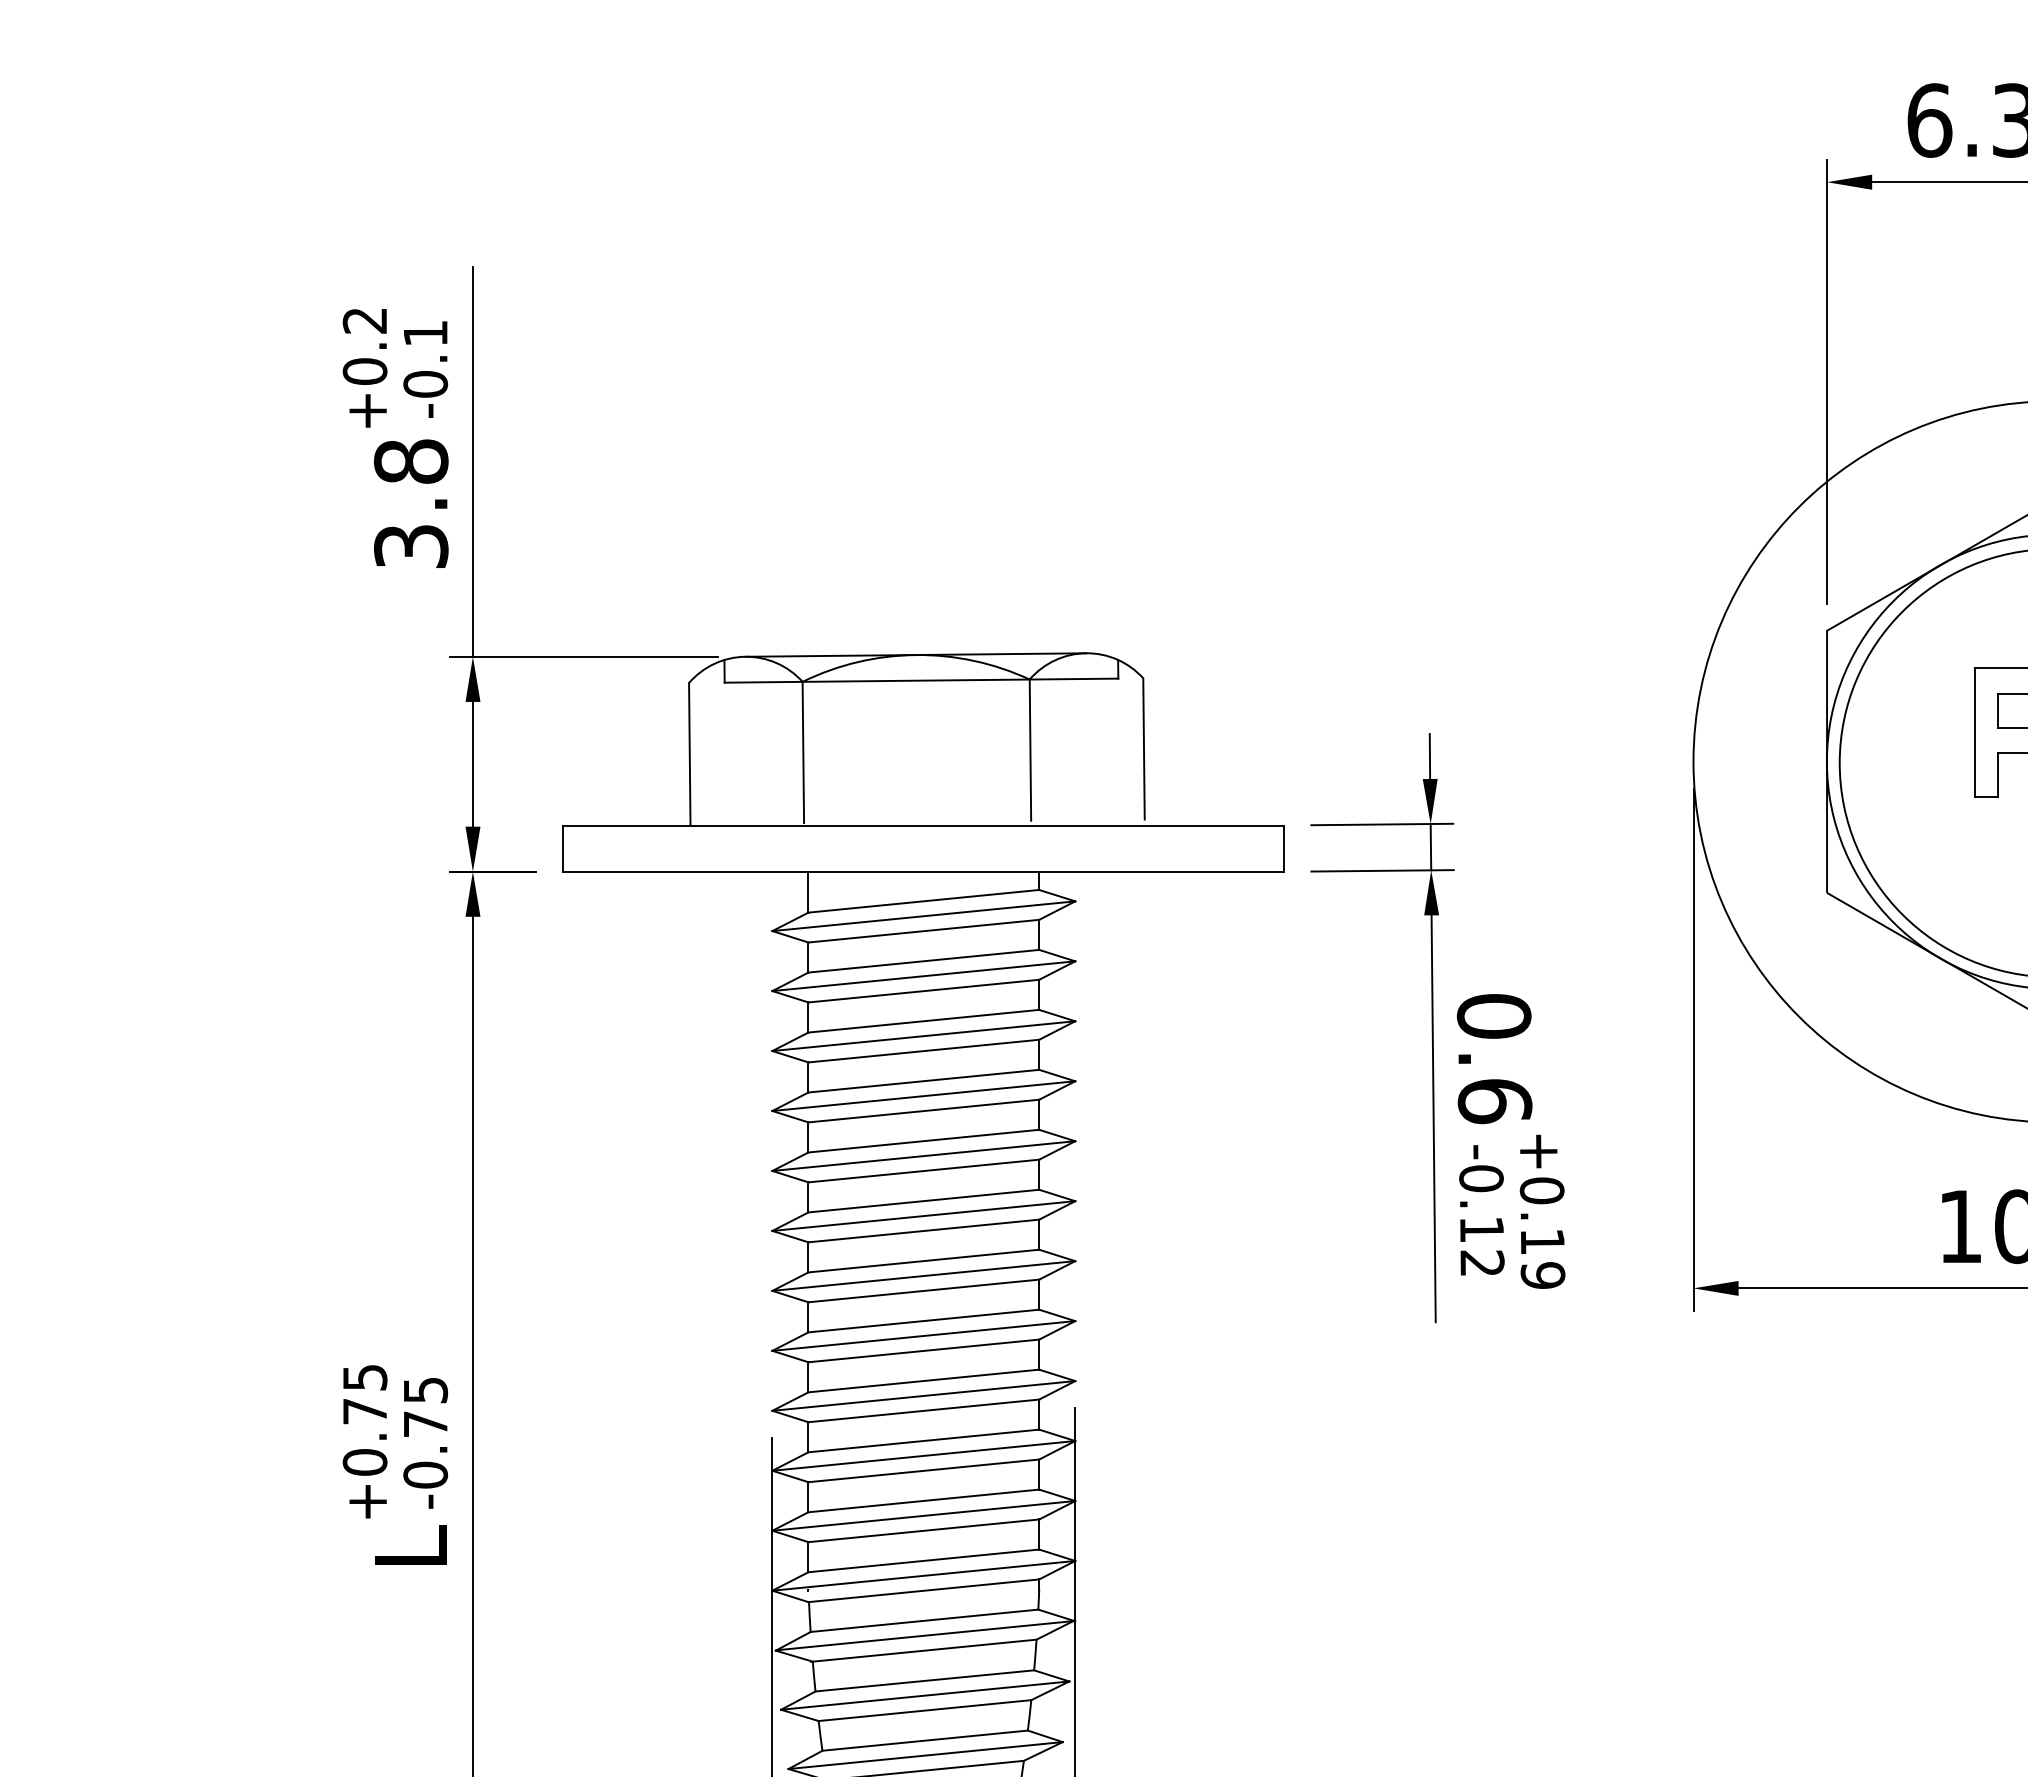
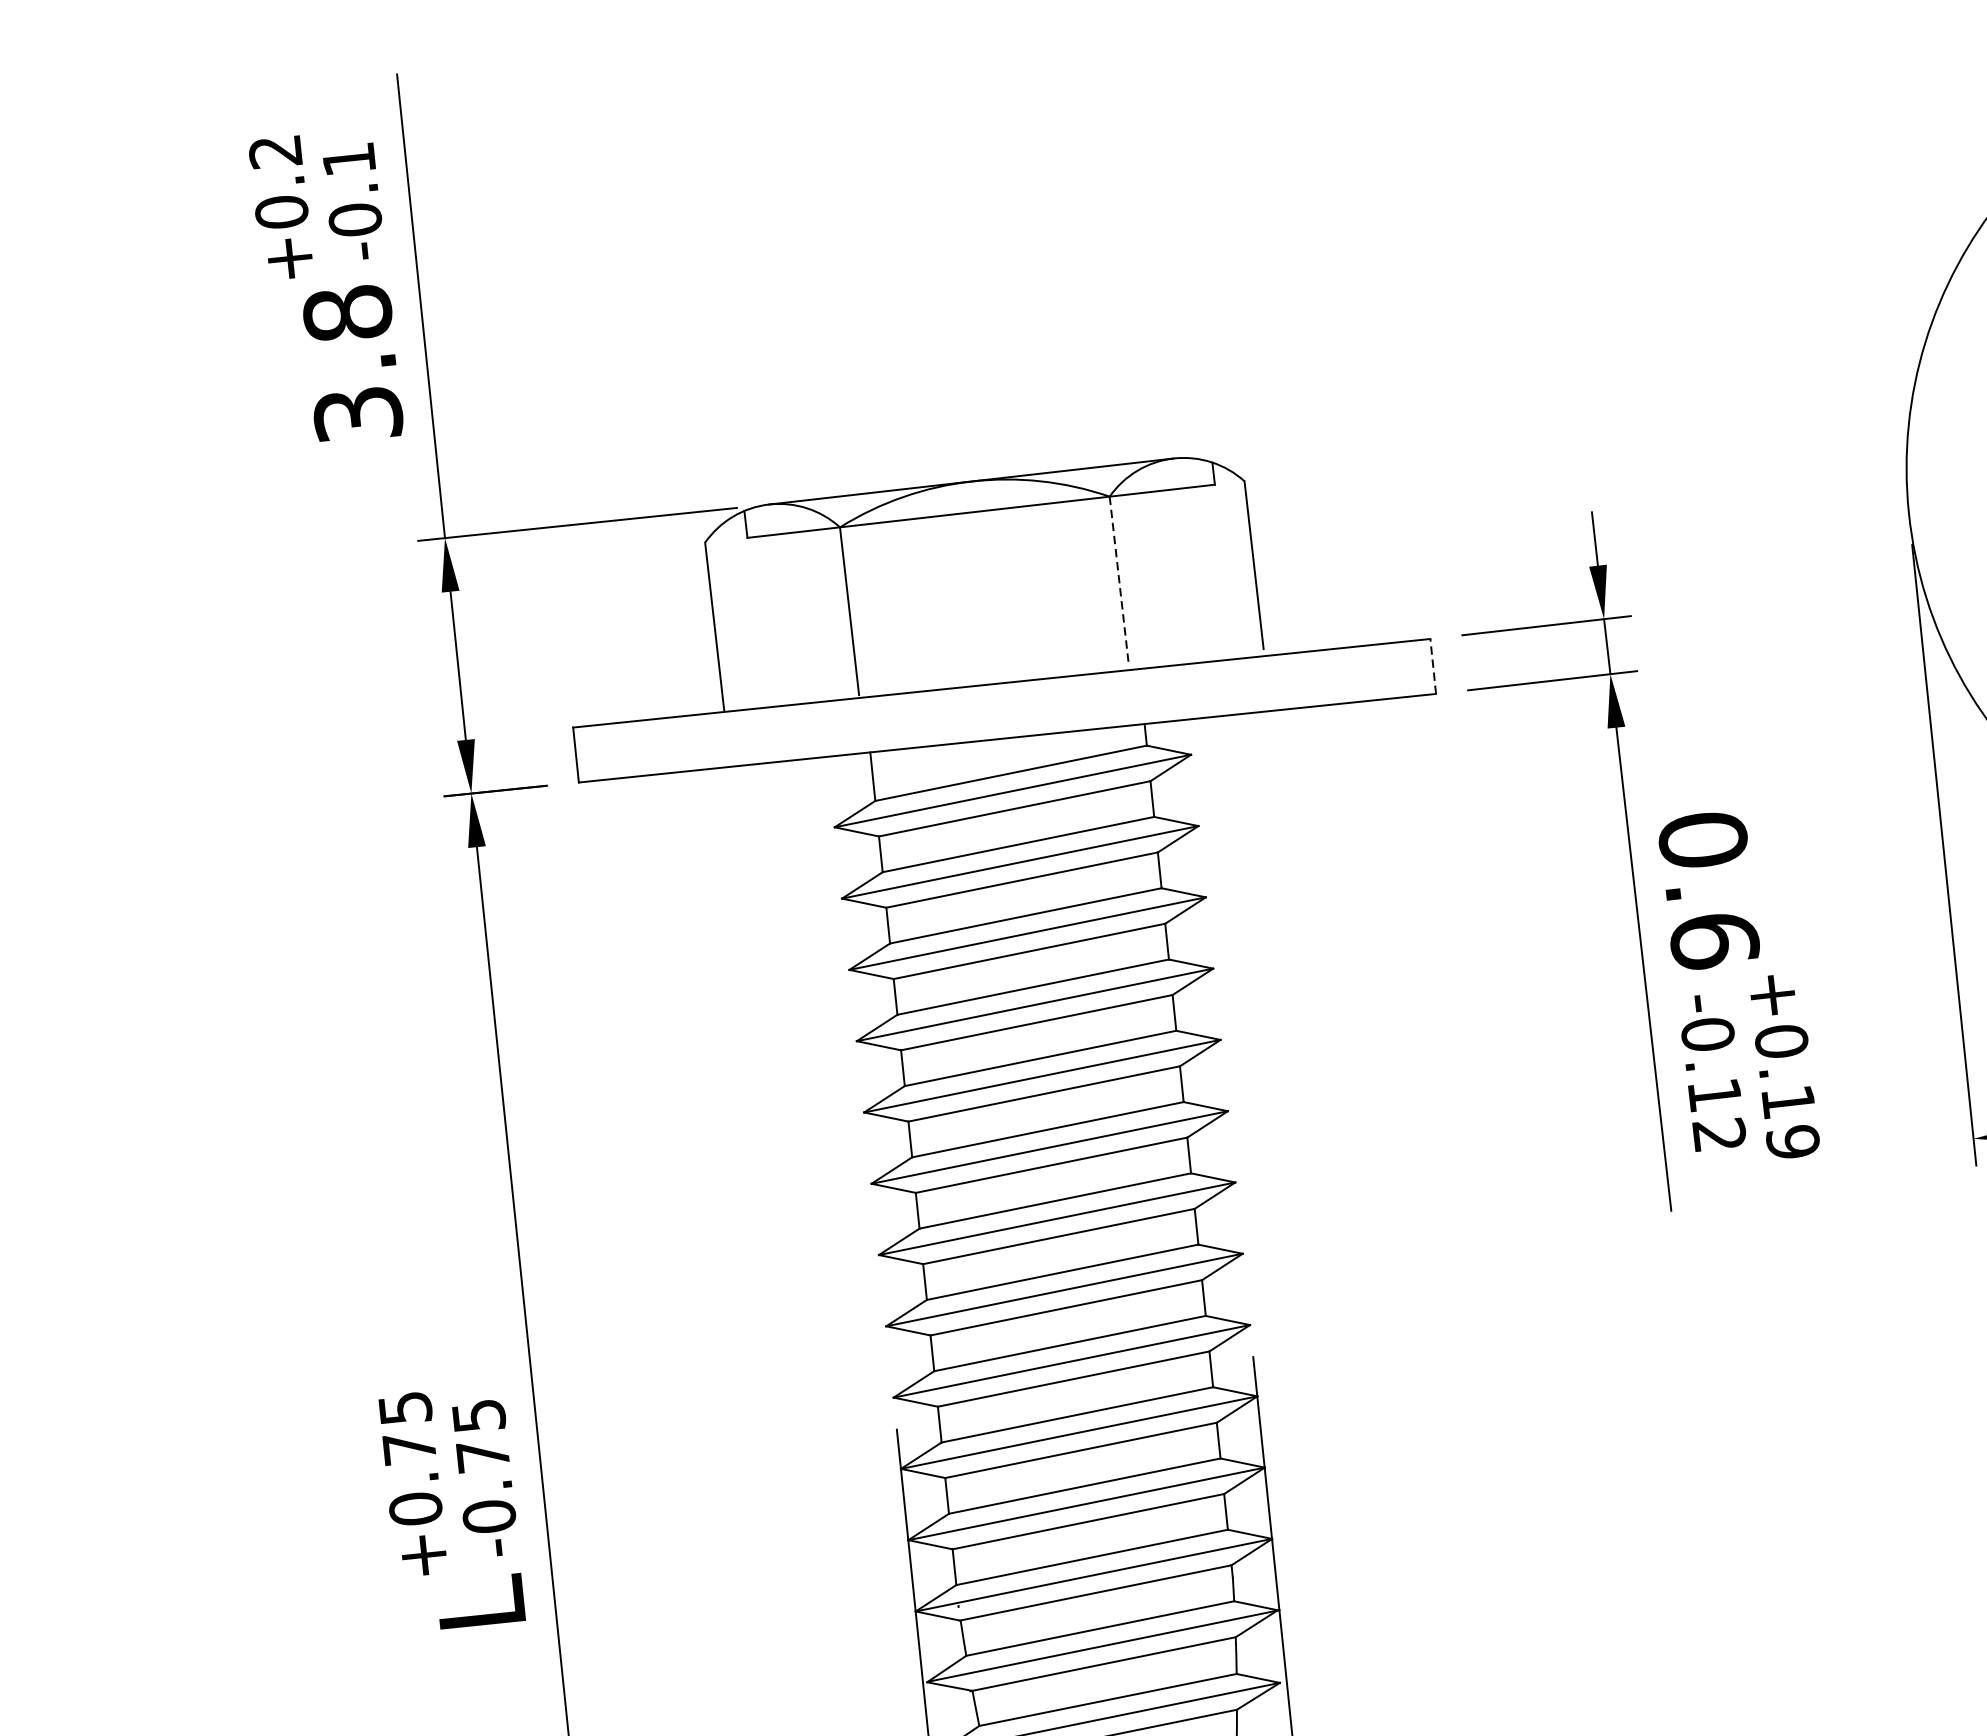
line: (1030, 750) -> (1119, 580), solid -> dashed
line: (1284, 848) -> (1433, 666), solid -> dashed

